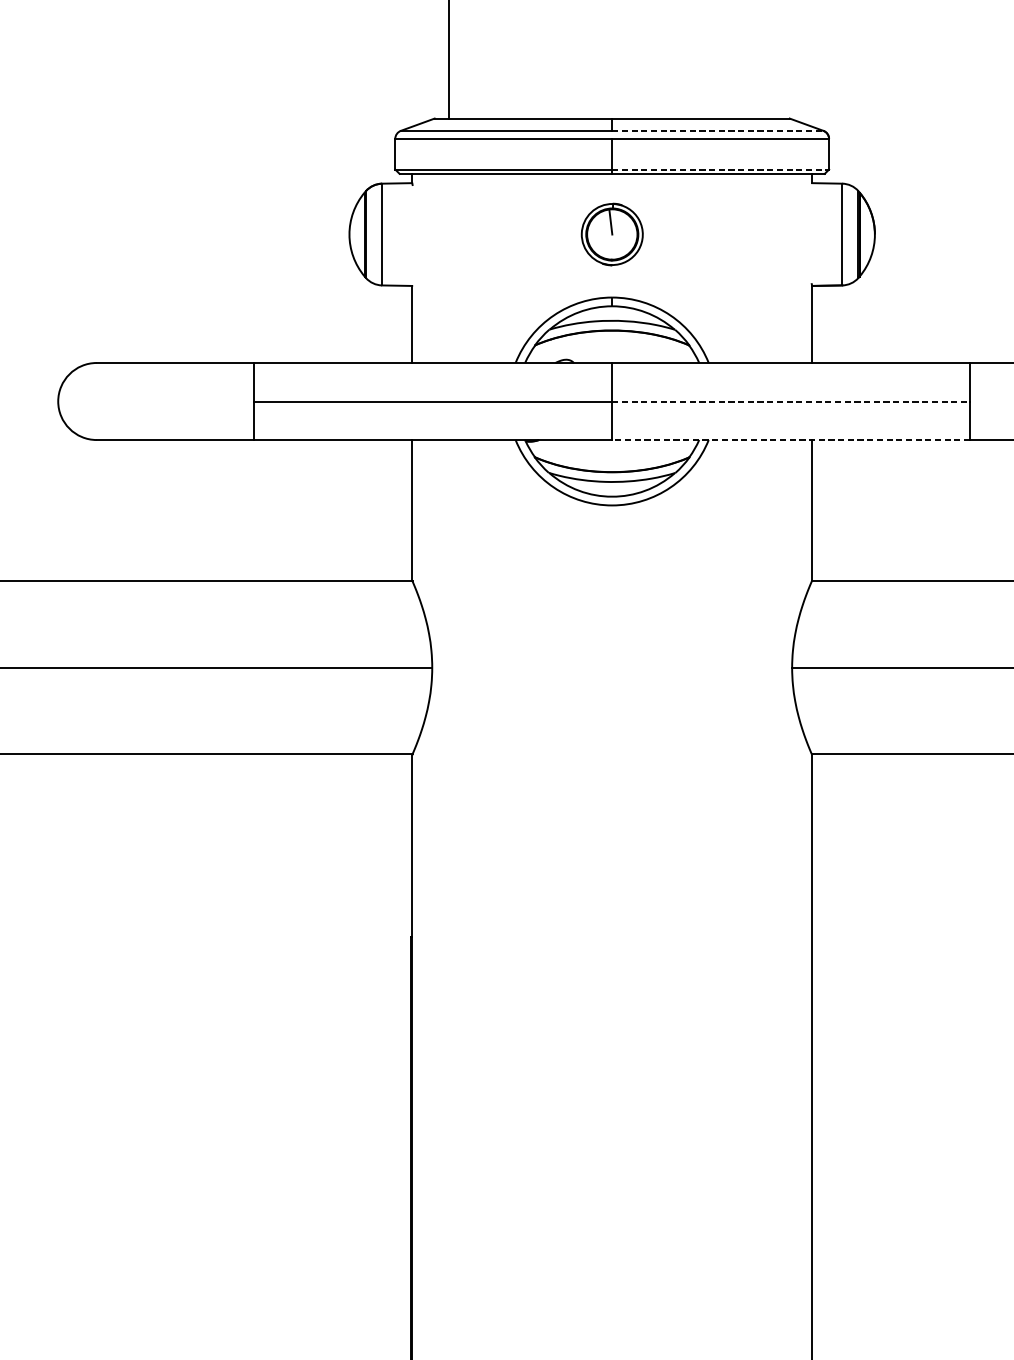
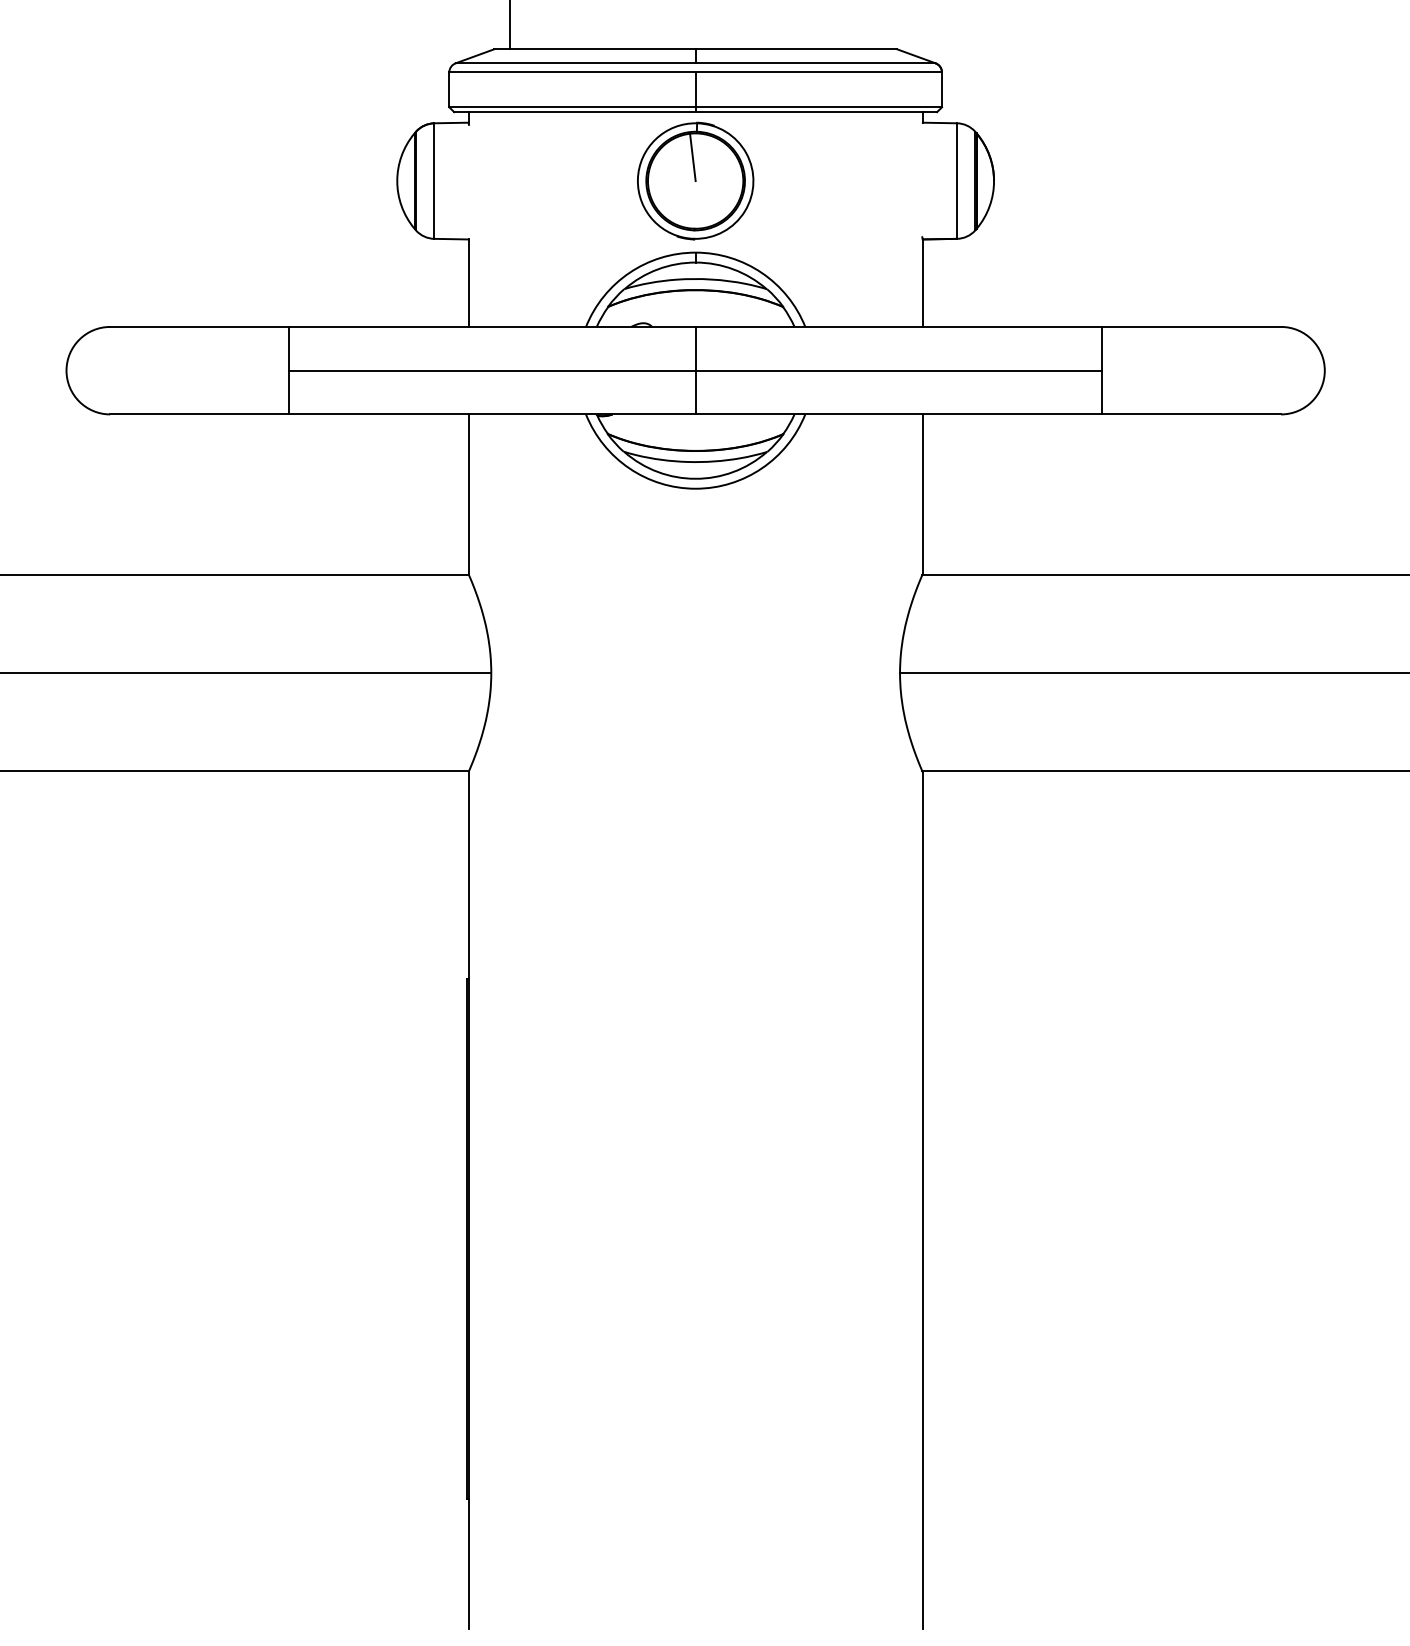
line: (717, 131) -> (815, 63), dashed -> solid
line: (721, 169) -> (819, 107), dashed -> solid
part: (612, 234) -> (695, 180), size x1.67
line: (791, 401) -> (899, 370), dashed -> solid
line: (790, 440) -> (898, 414), dashed -> solid

